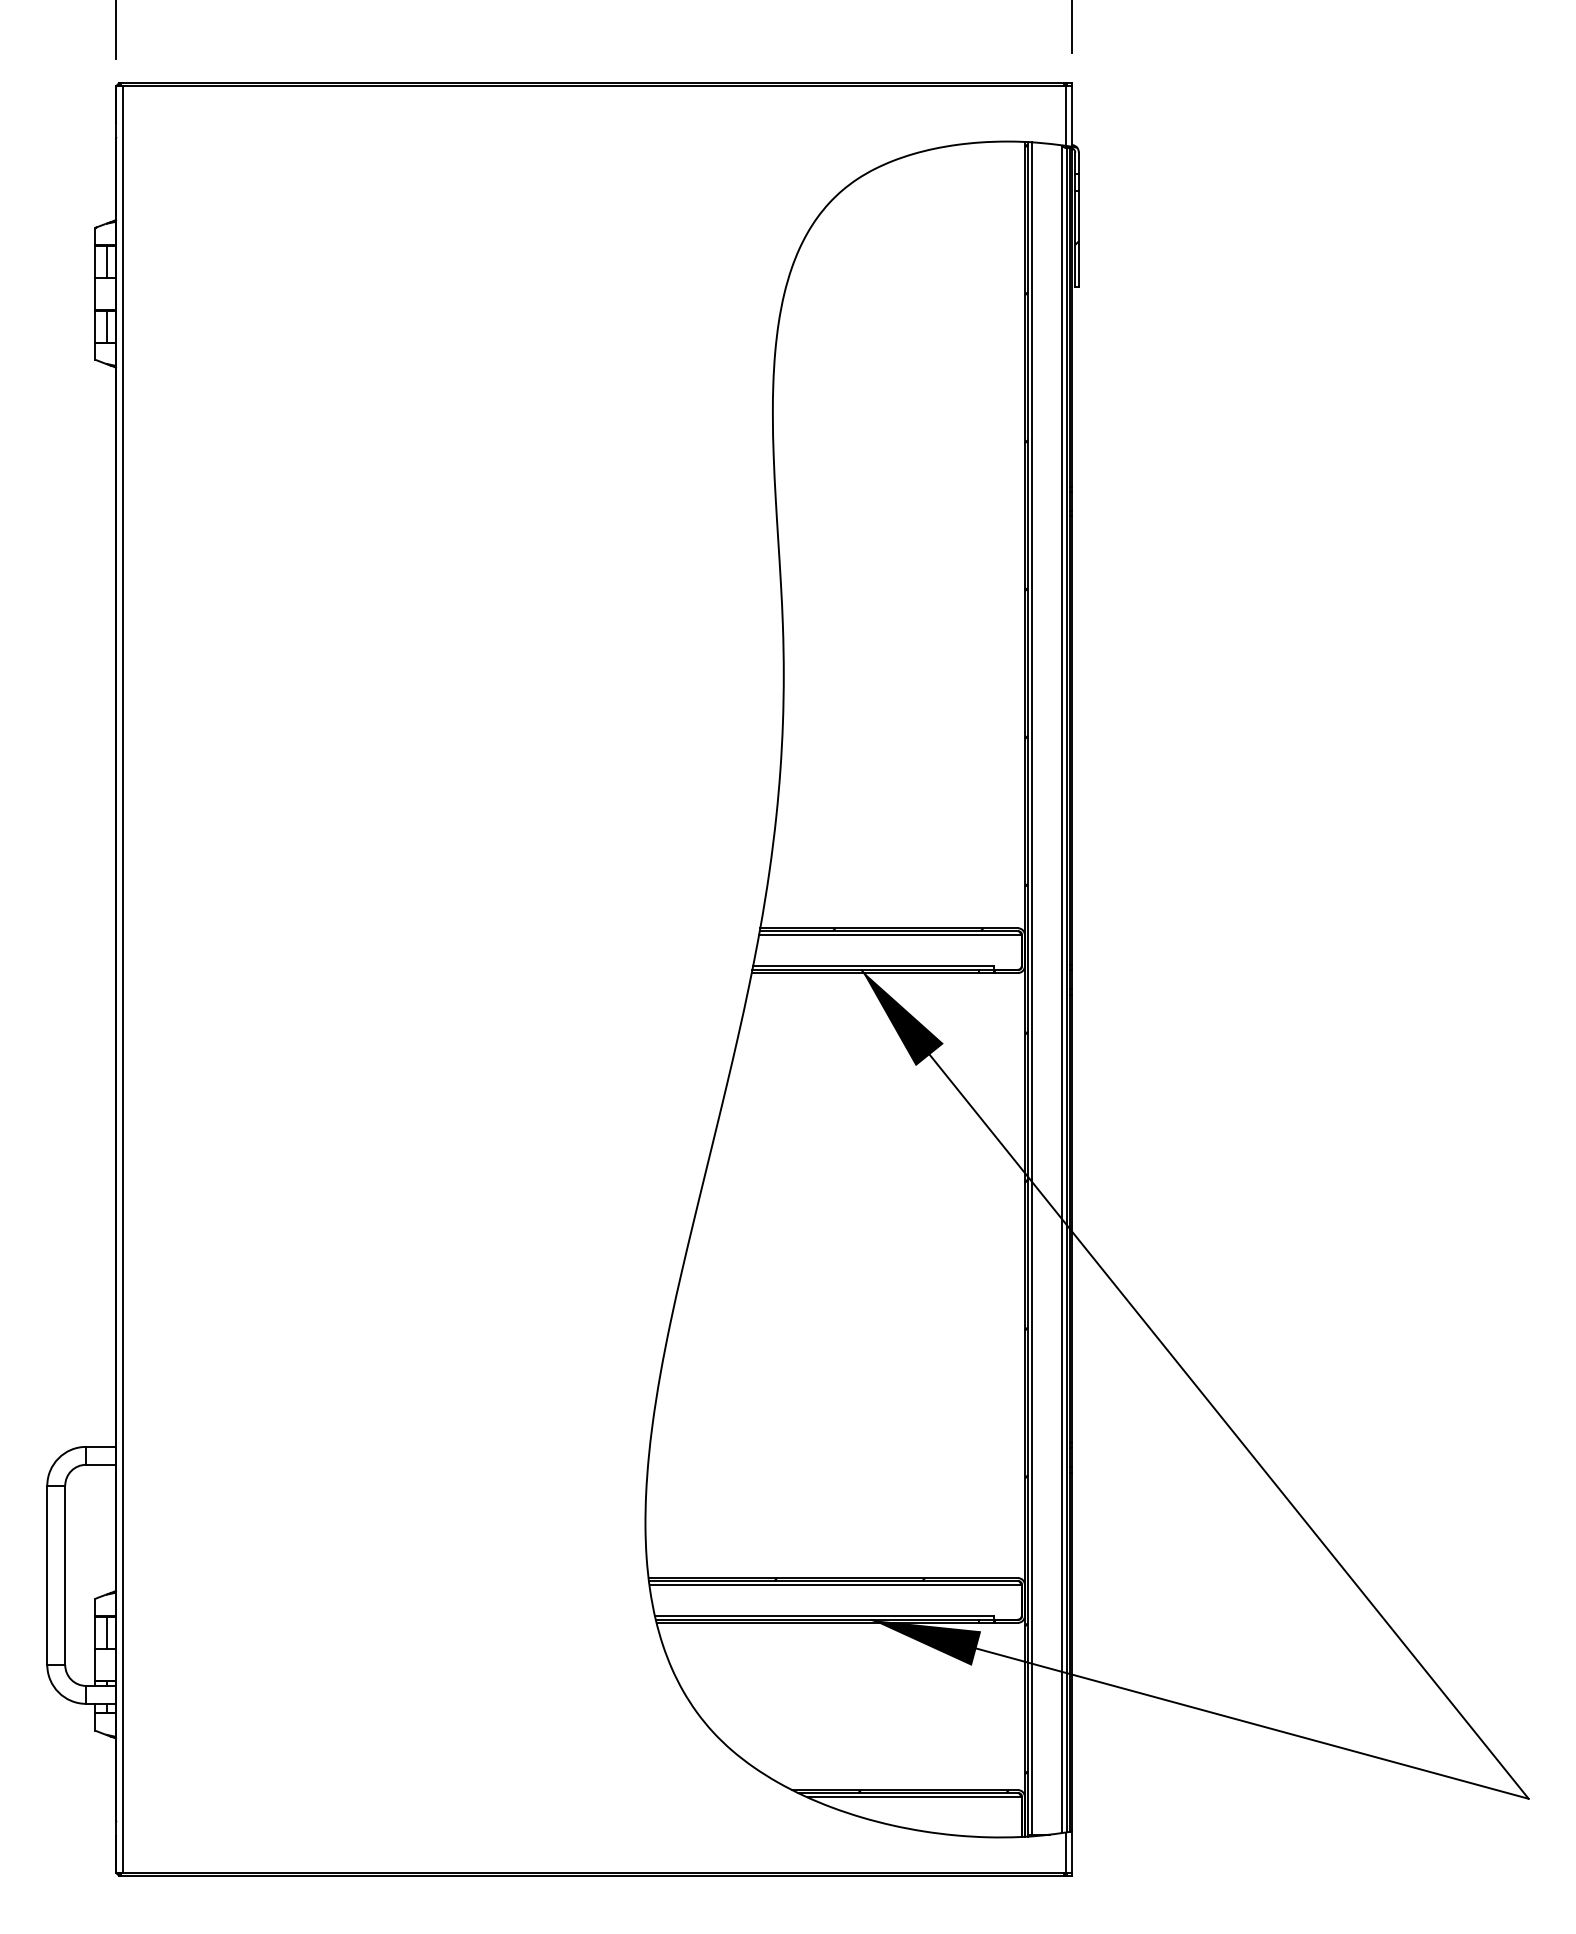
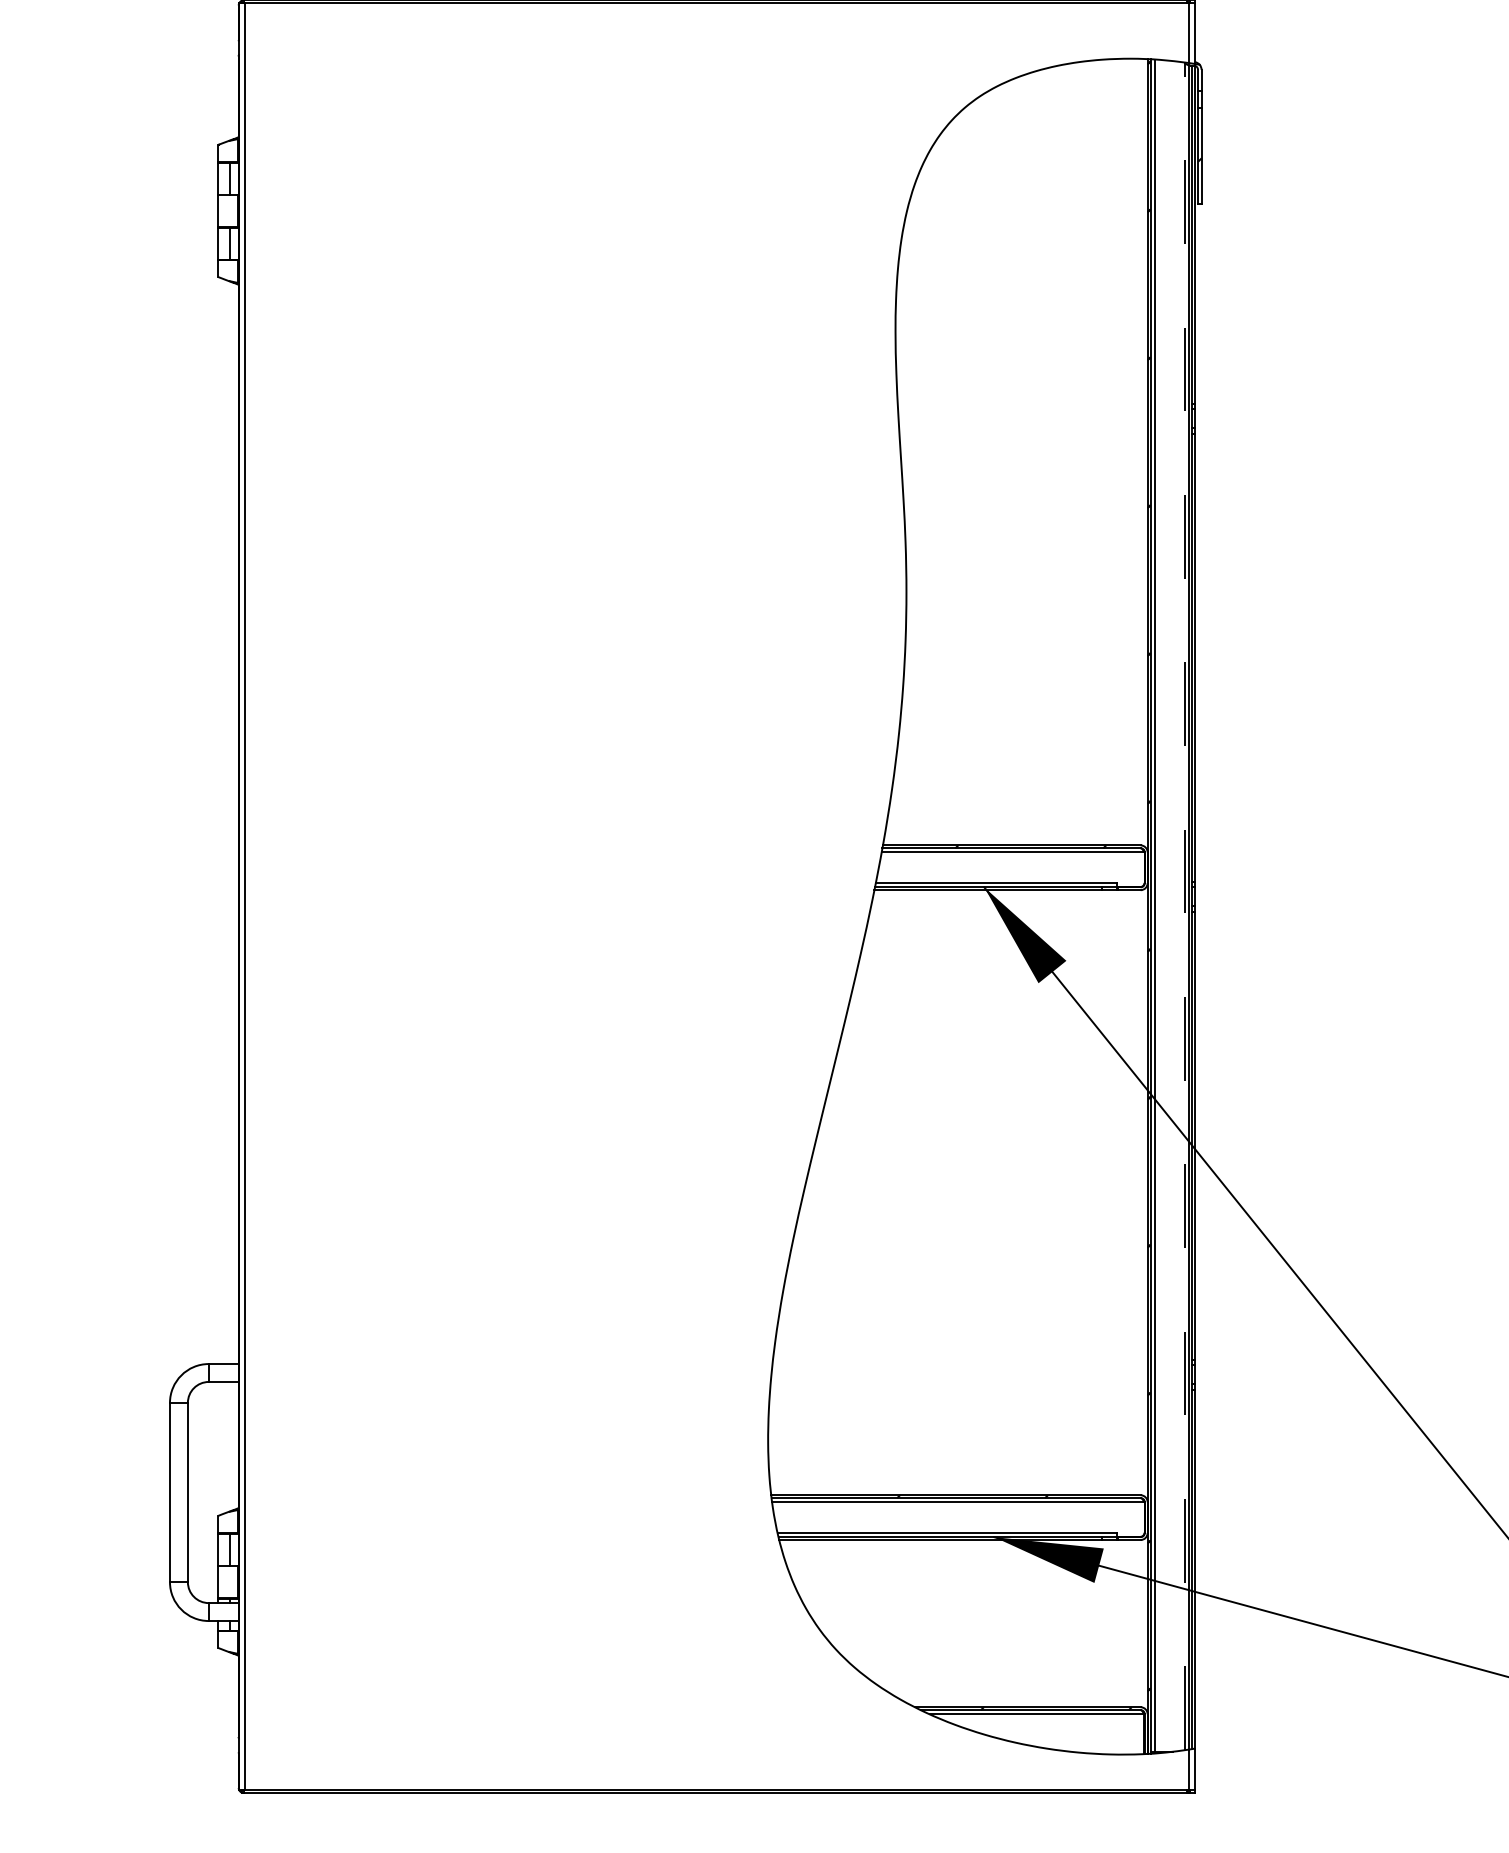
line: (1062, 988) -> (1185, 905), solid -> dashed

